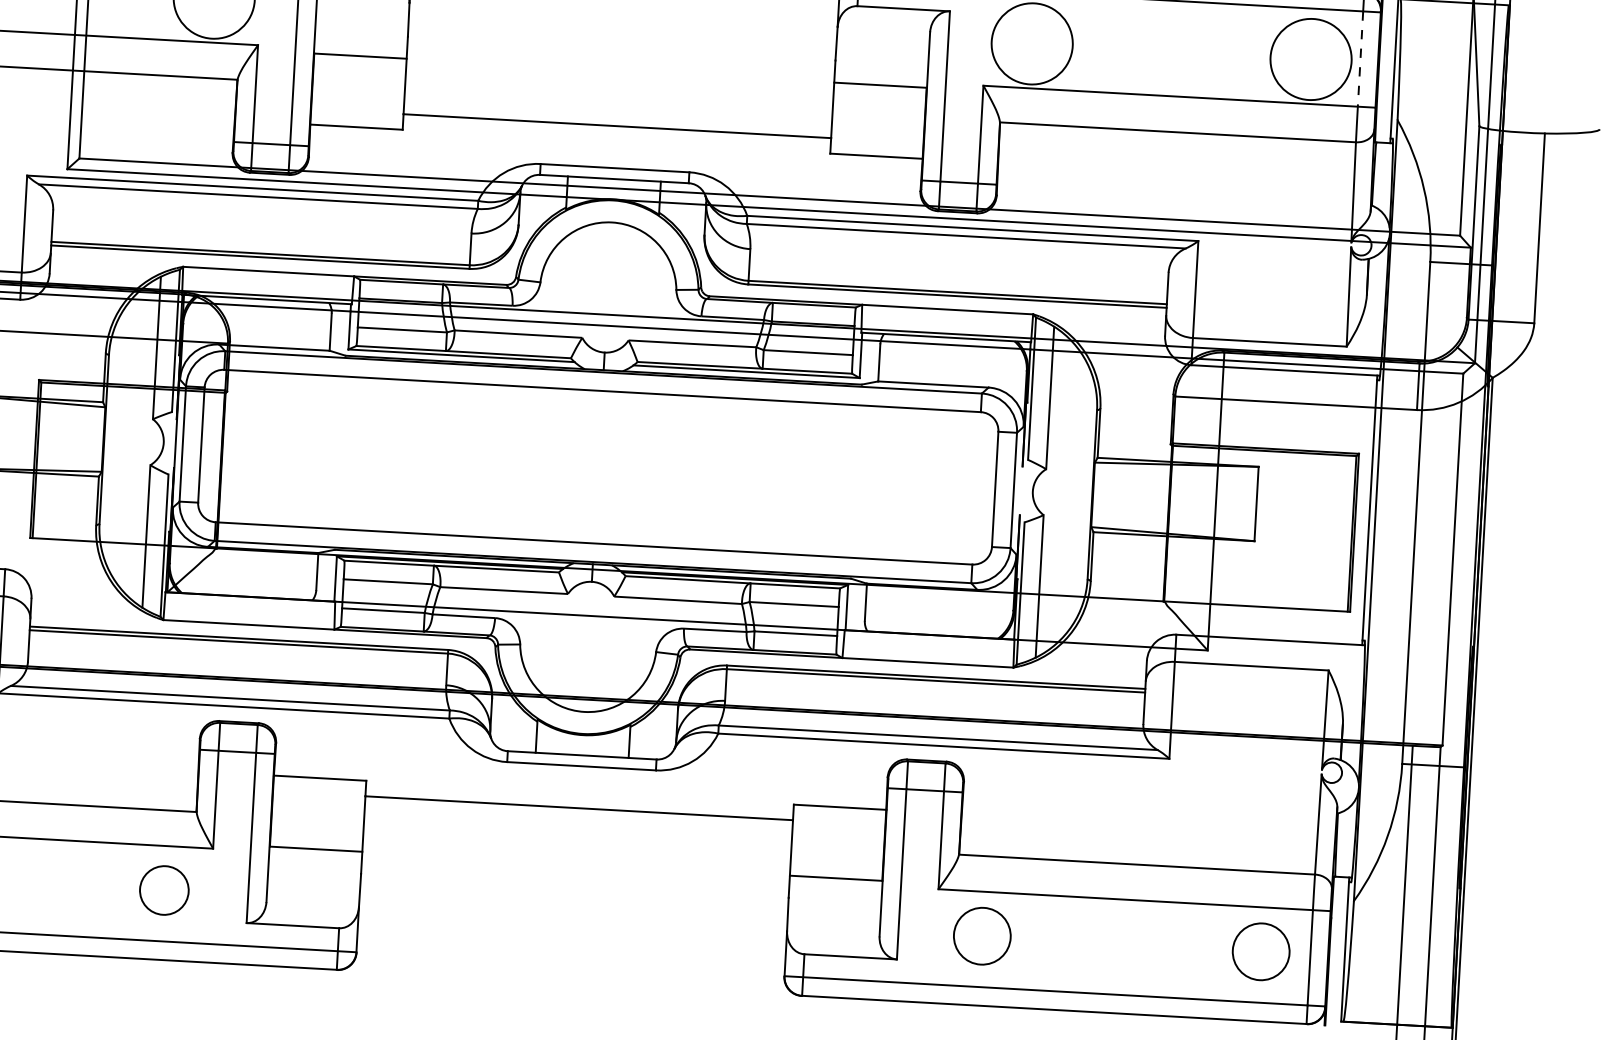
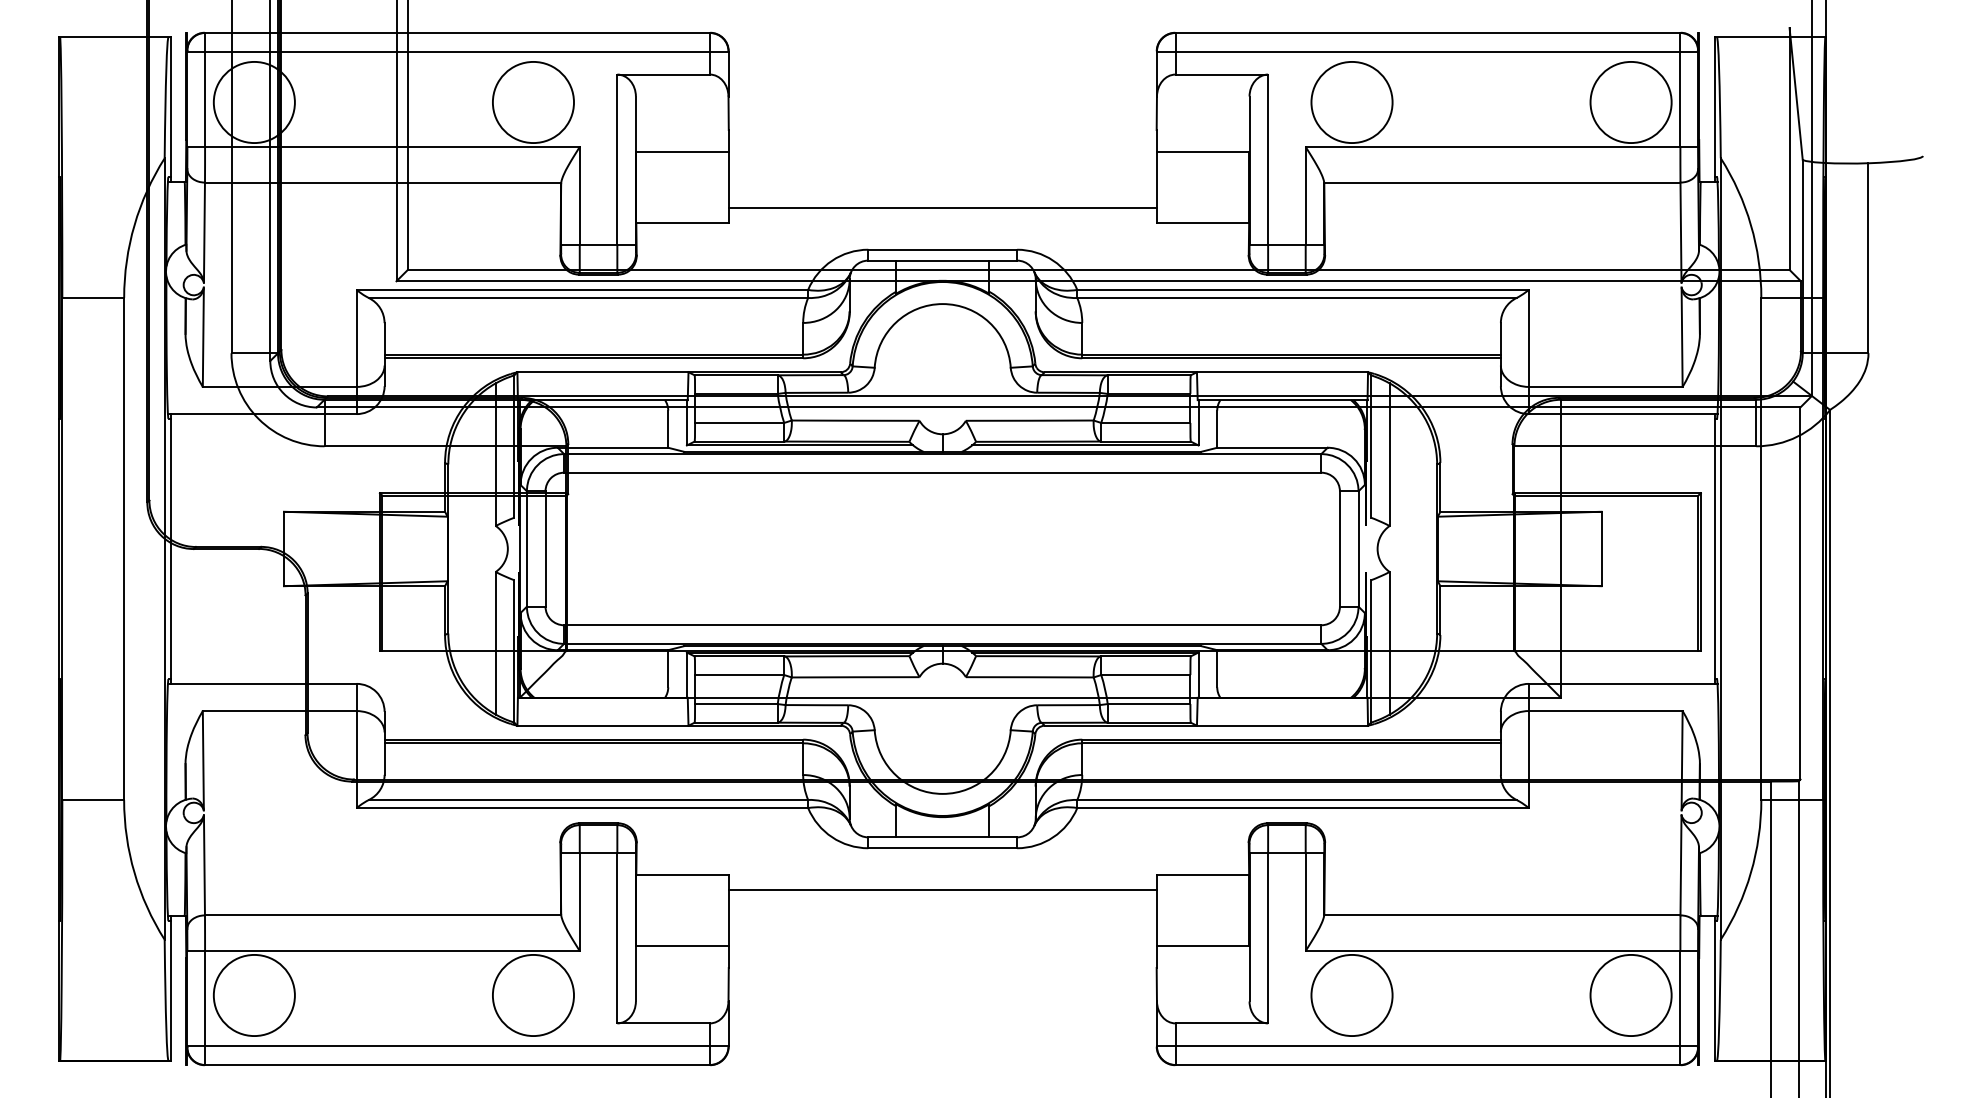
line: (1360, 59) -> (1680, 99), dashed -> solid
circle: (164, 890) -> (533, 995), size x1.67
circle: (981, 936) -> (1351, 995), size x1.43
circle: (1260, 951) -> (1630, 995), size x1.43

